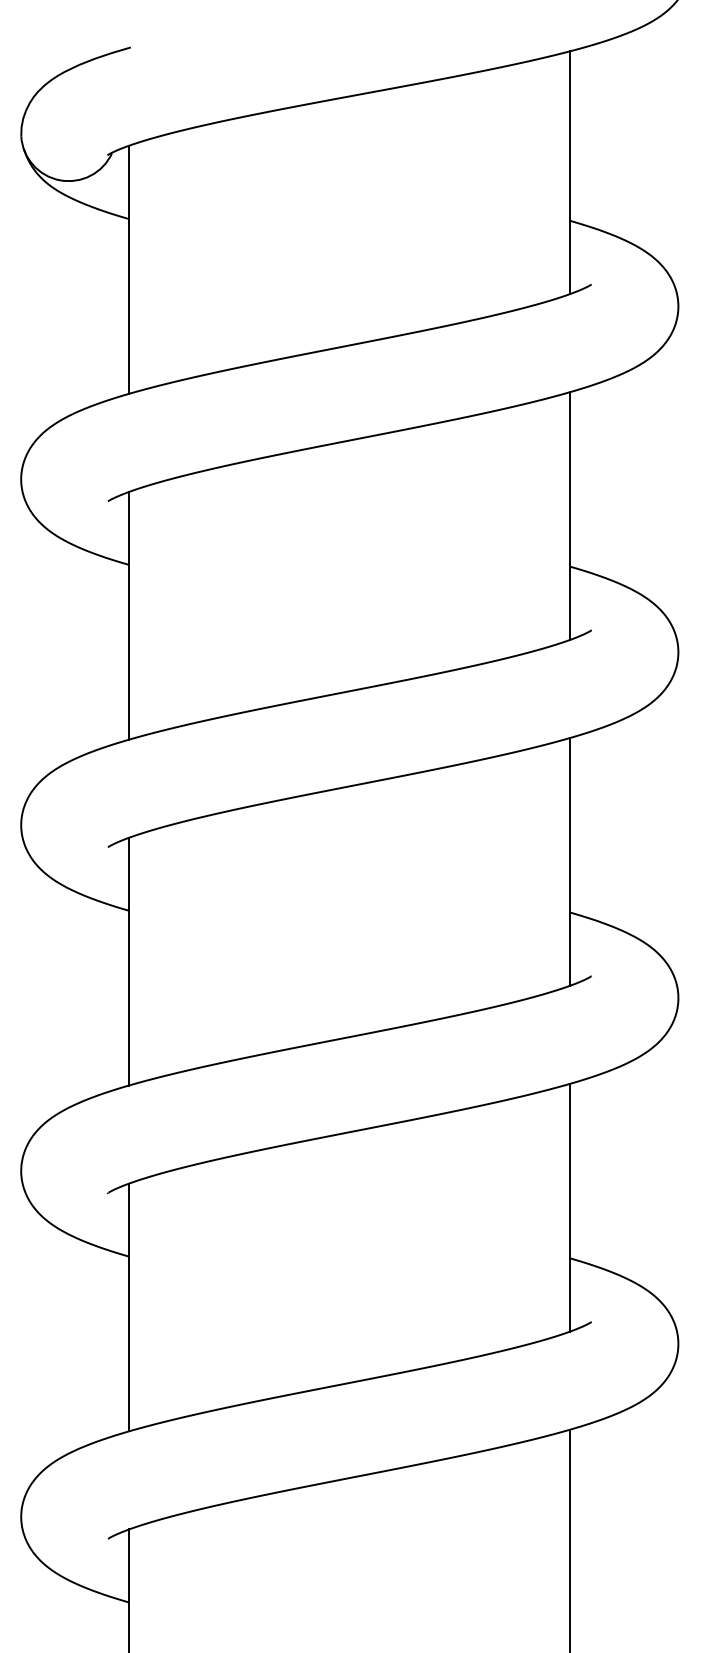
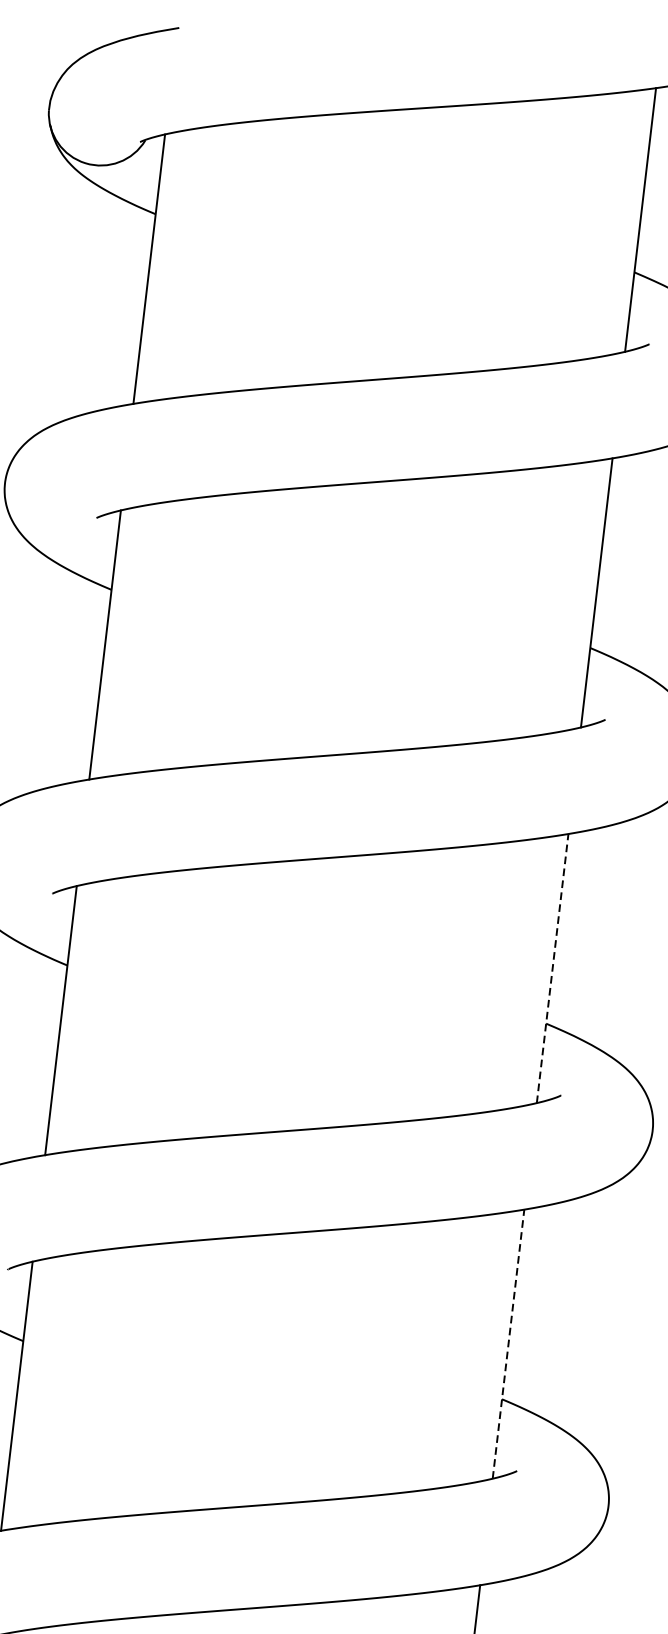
line: (570, 861) -> (552, 968), solid -> dashed
line: (570, 1207) -> (508, 1344), solid -> dashed

